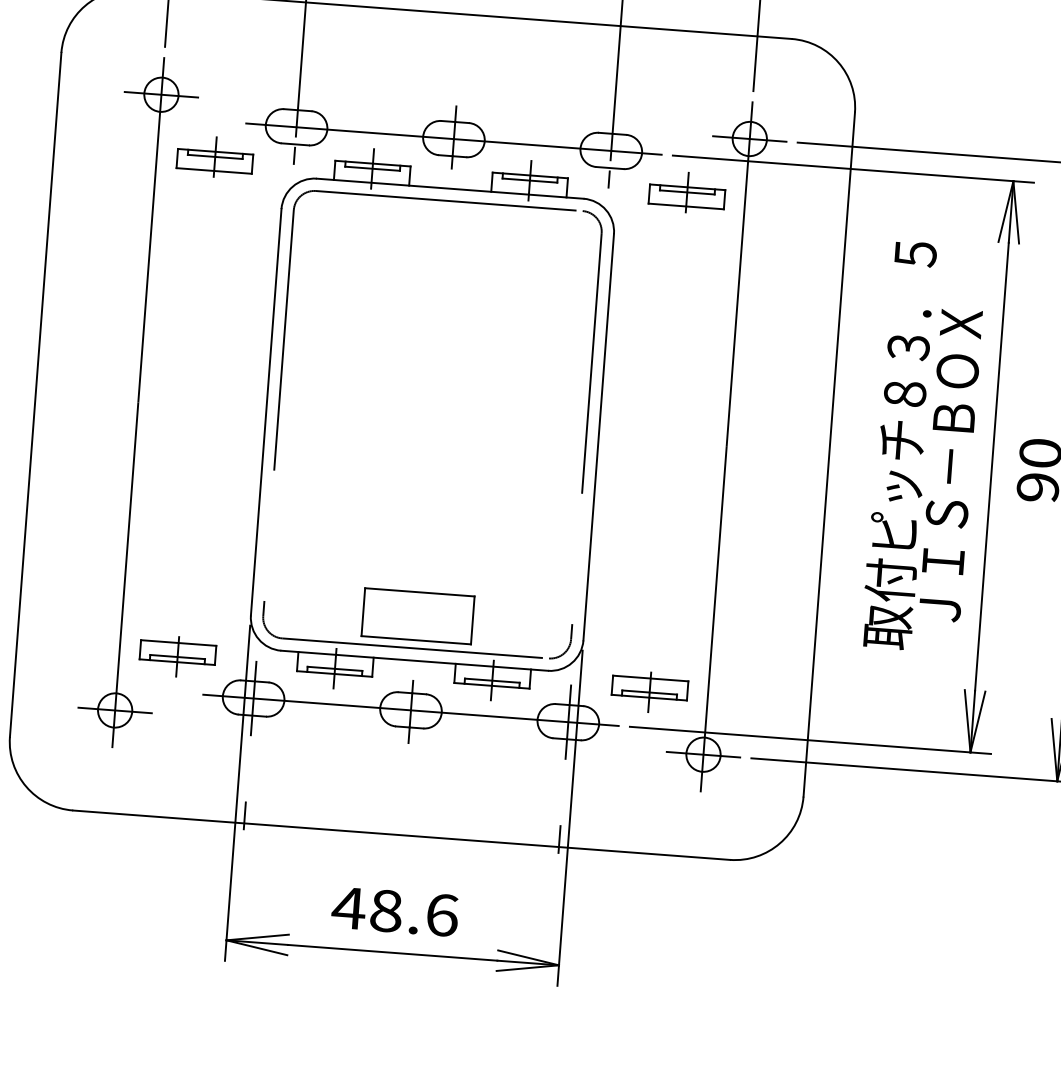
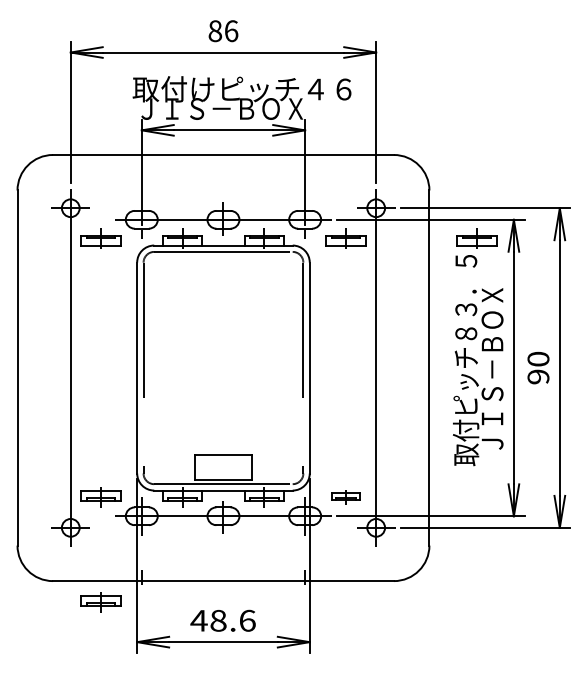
part: (938, 211) -> (476, 238), added
part: (648, 691) -> (345, 497), size x0.7
part: (161, 858) -> (100, 602), added

